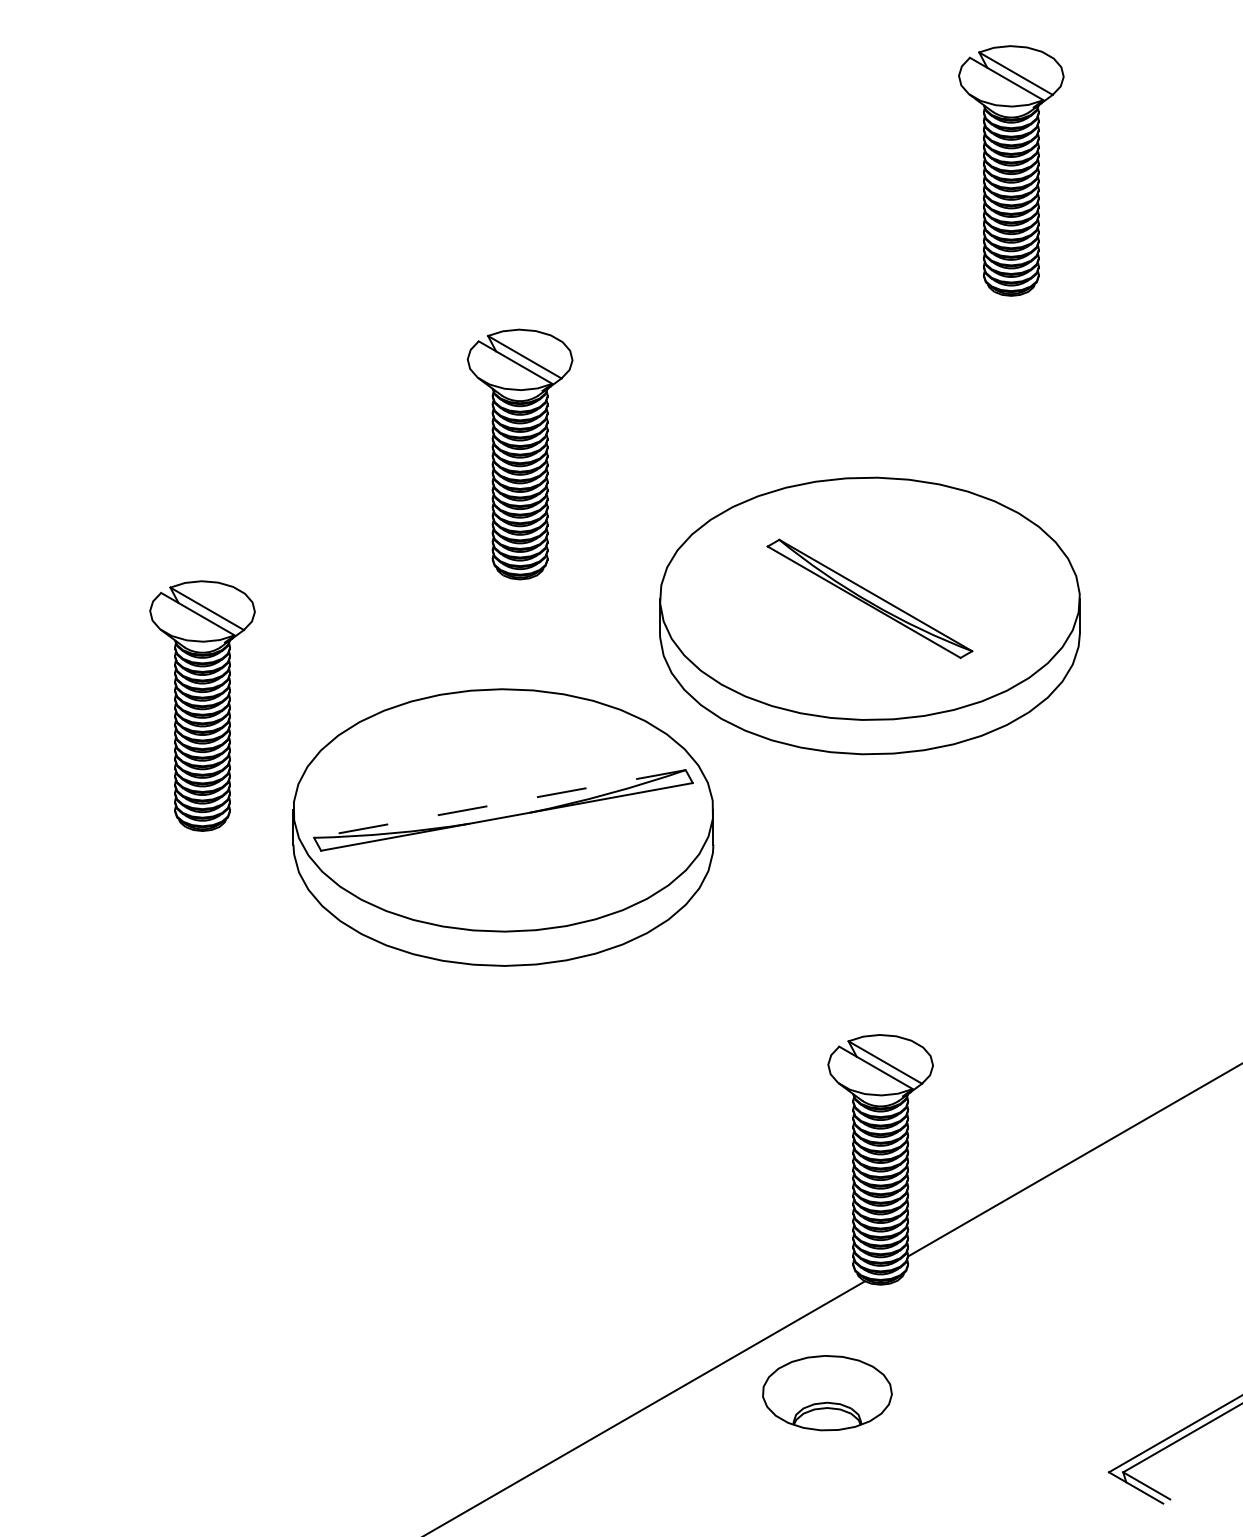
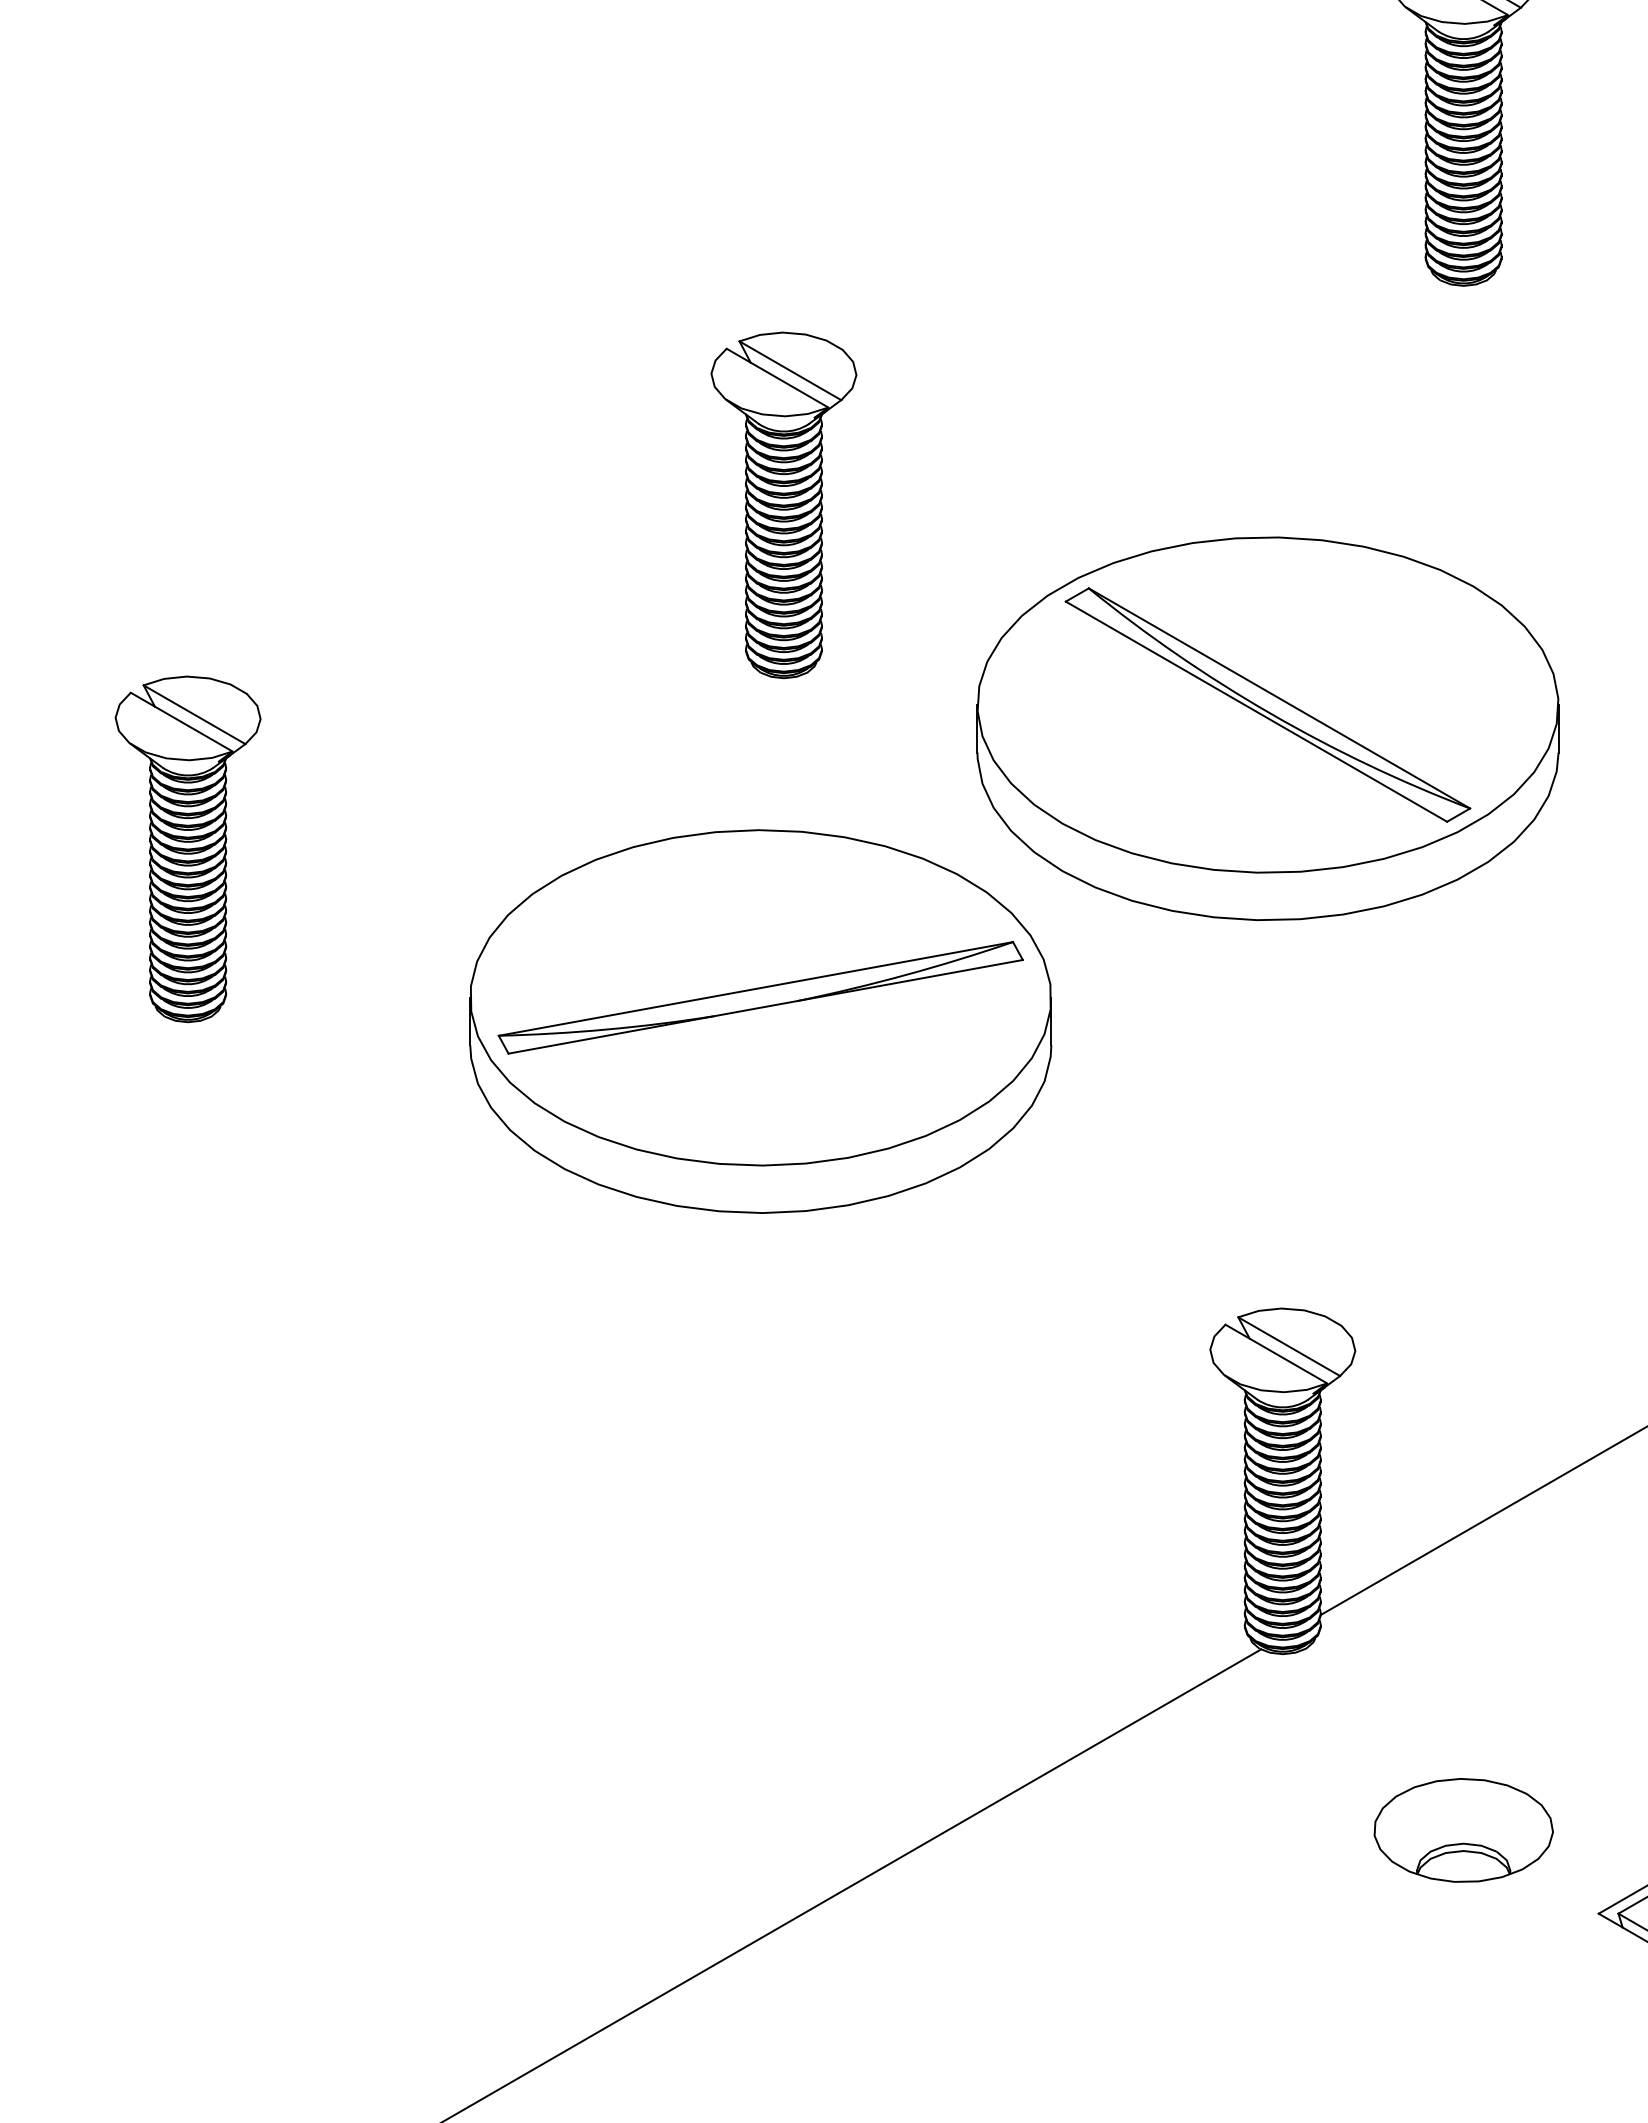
part: (869, 598) -> (1267, 704), size x1.43
part: (202, 705) -> (188, 848), moved
line: (499, 803) -> (755, 988), dashed -> solid
part: (827, 1393) -> (1463, 1830), moved

